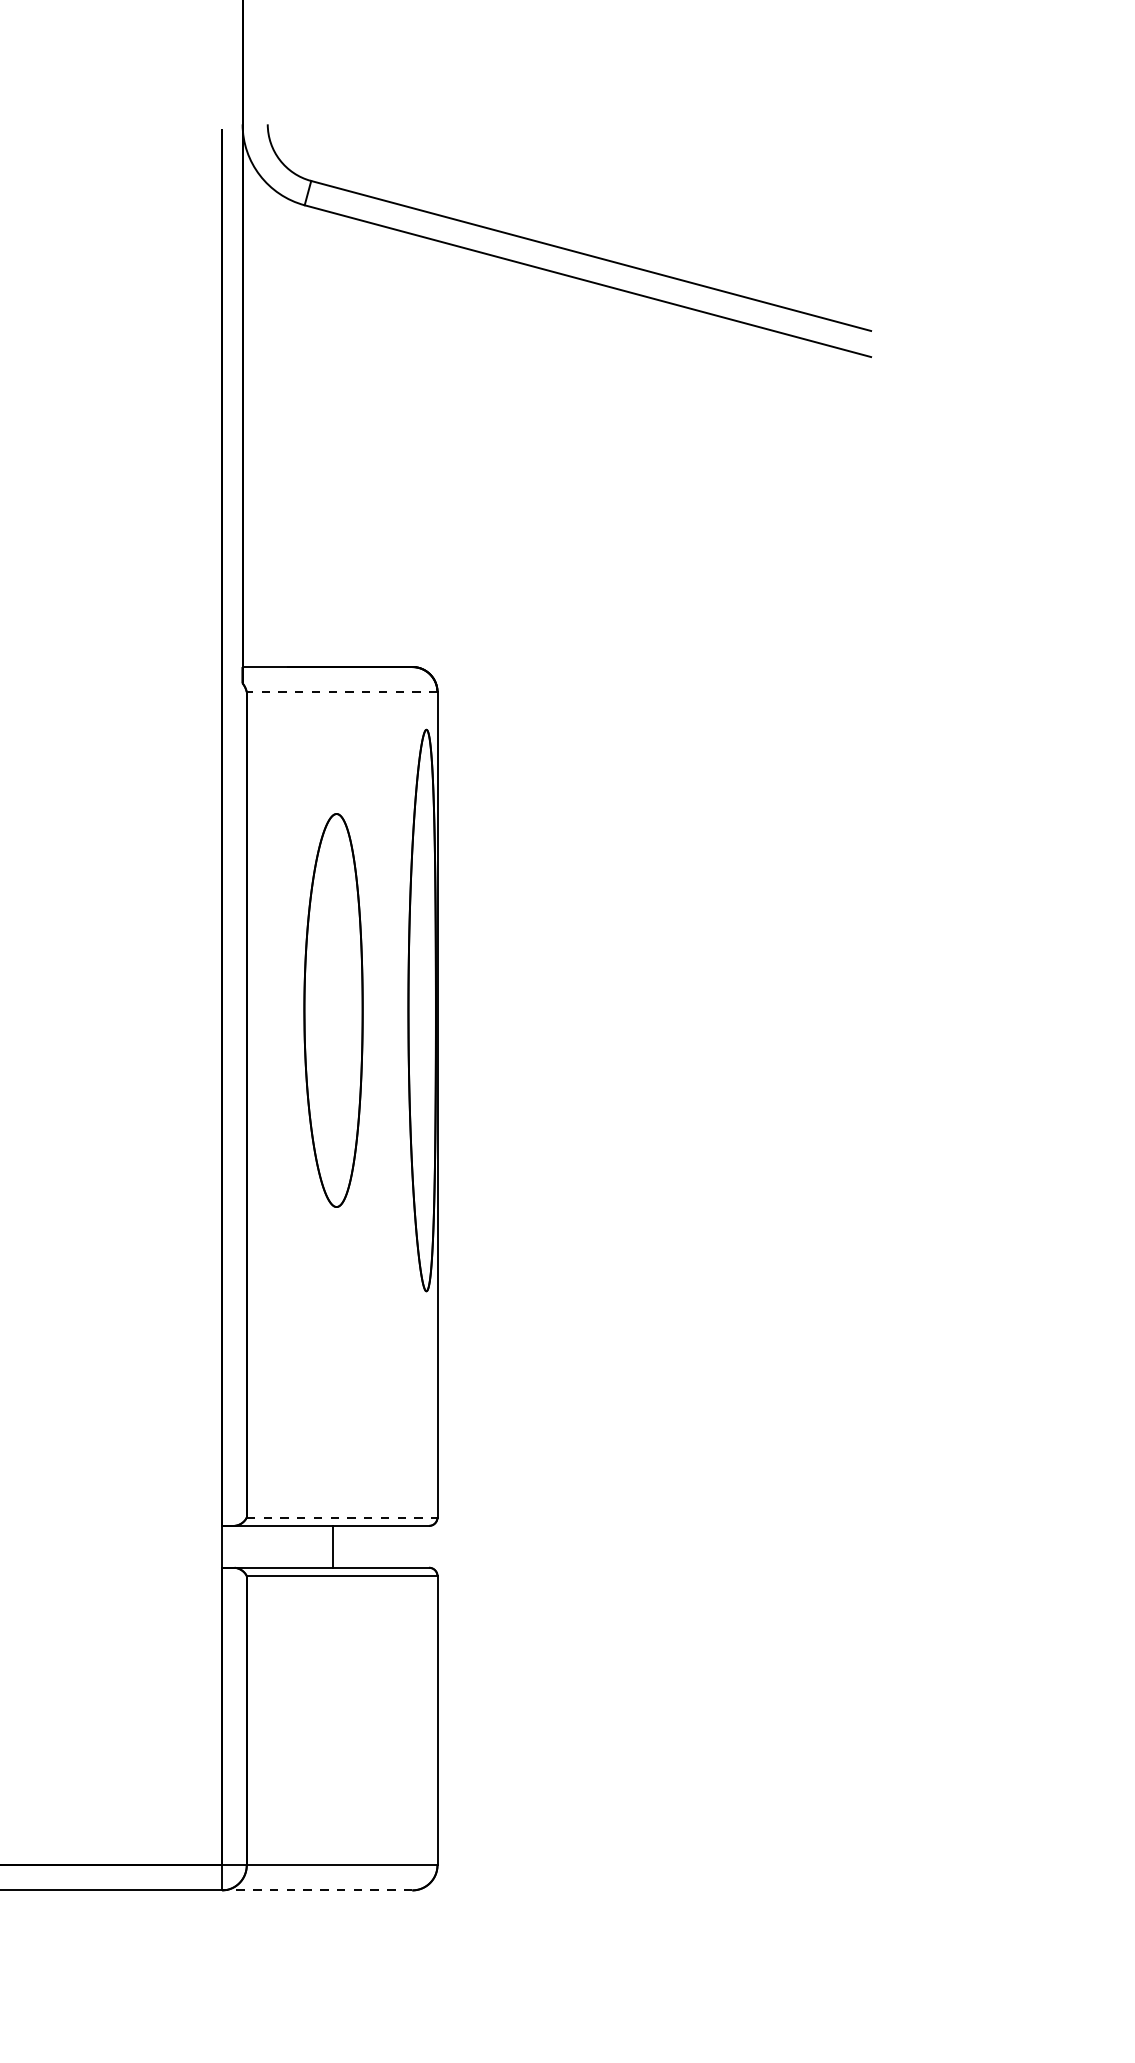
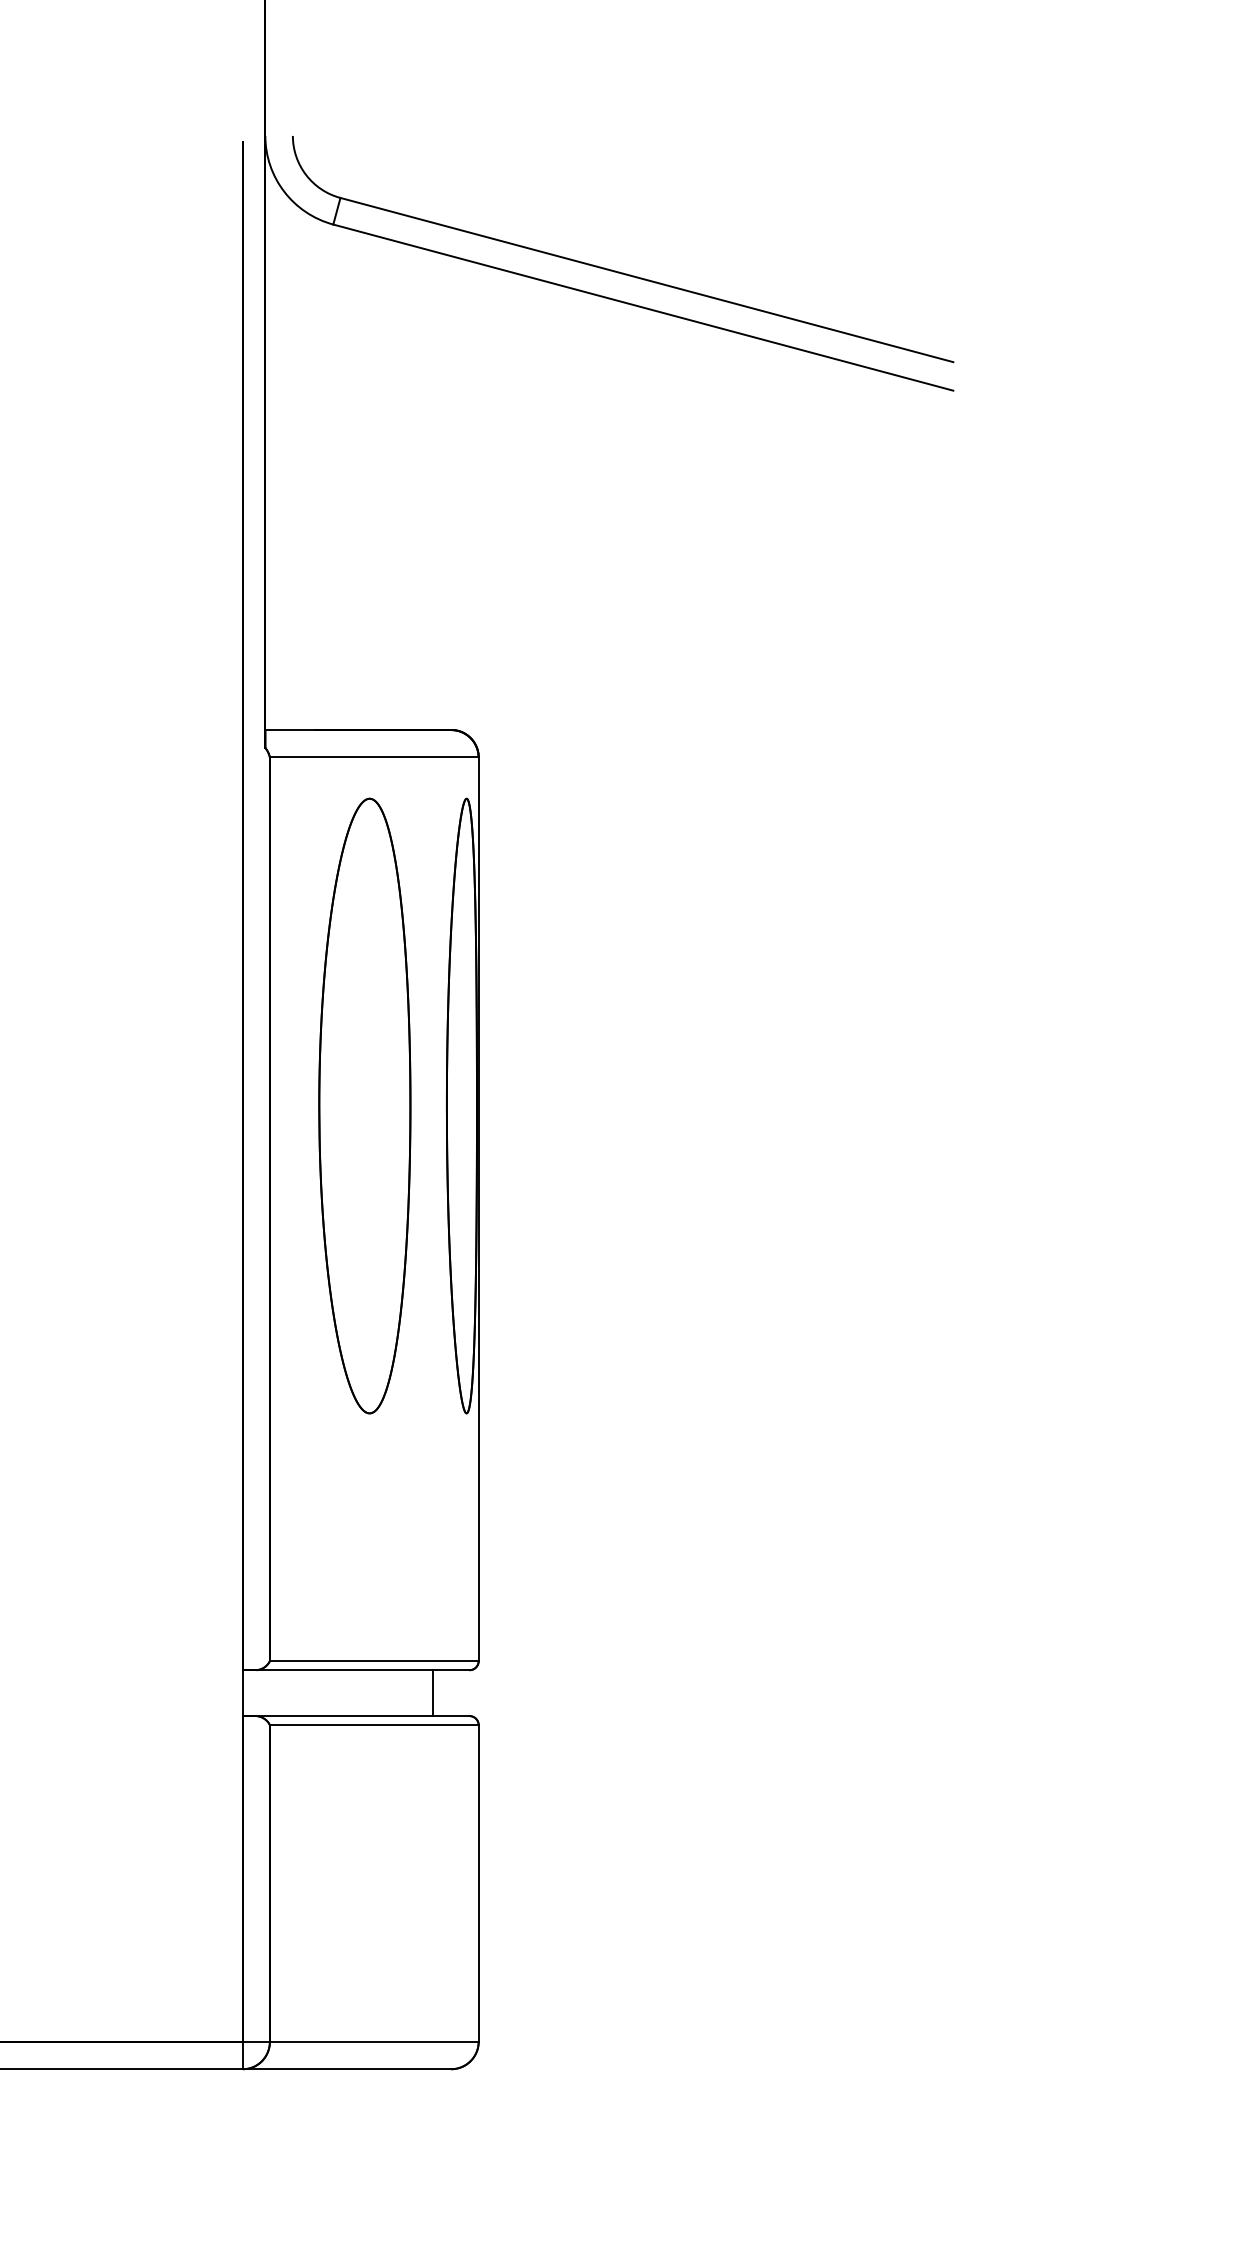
line: (341, 692) -> (373, 757), dashed -> solid
part: (333, 1010) -> (364, 1105), size x1.43
line: (342, 1517) -> (374, 1661), dashed -> solid
line: (333, 1547) -> (432, 1693), moved
line: (316, 1890) -> (346, 2069), dashed -> solid

